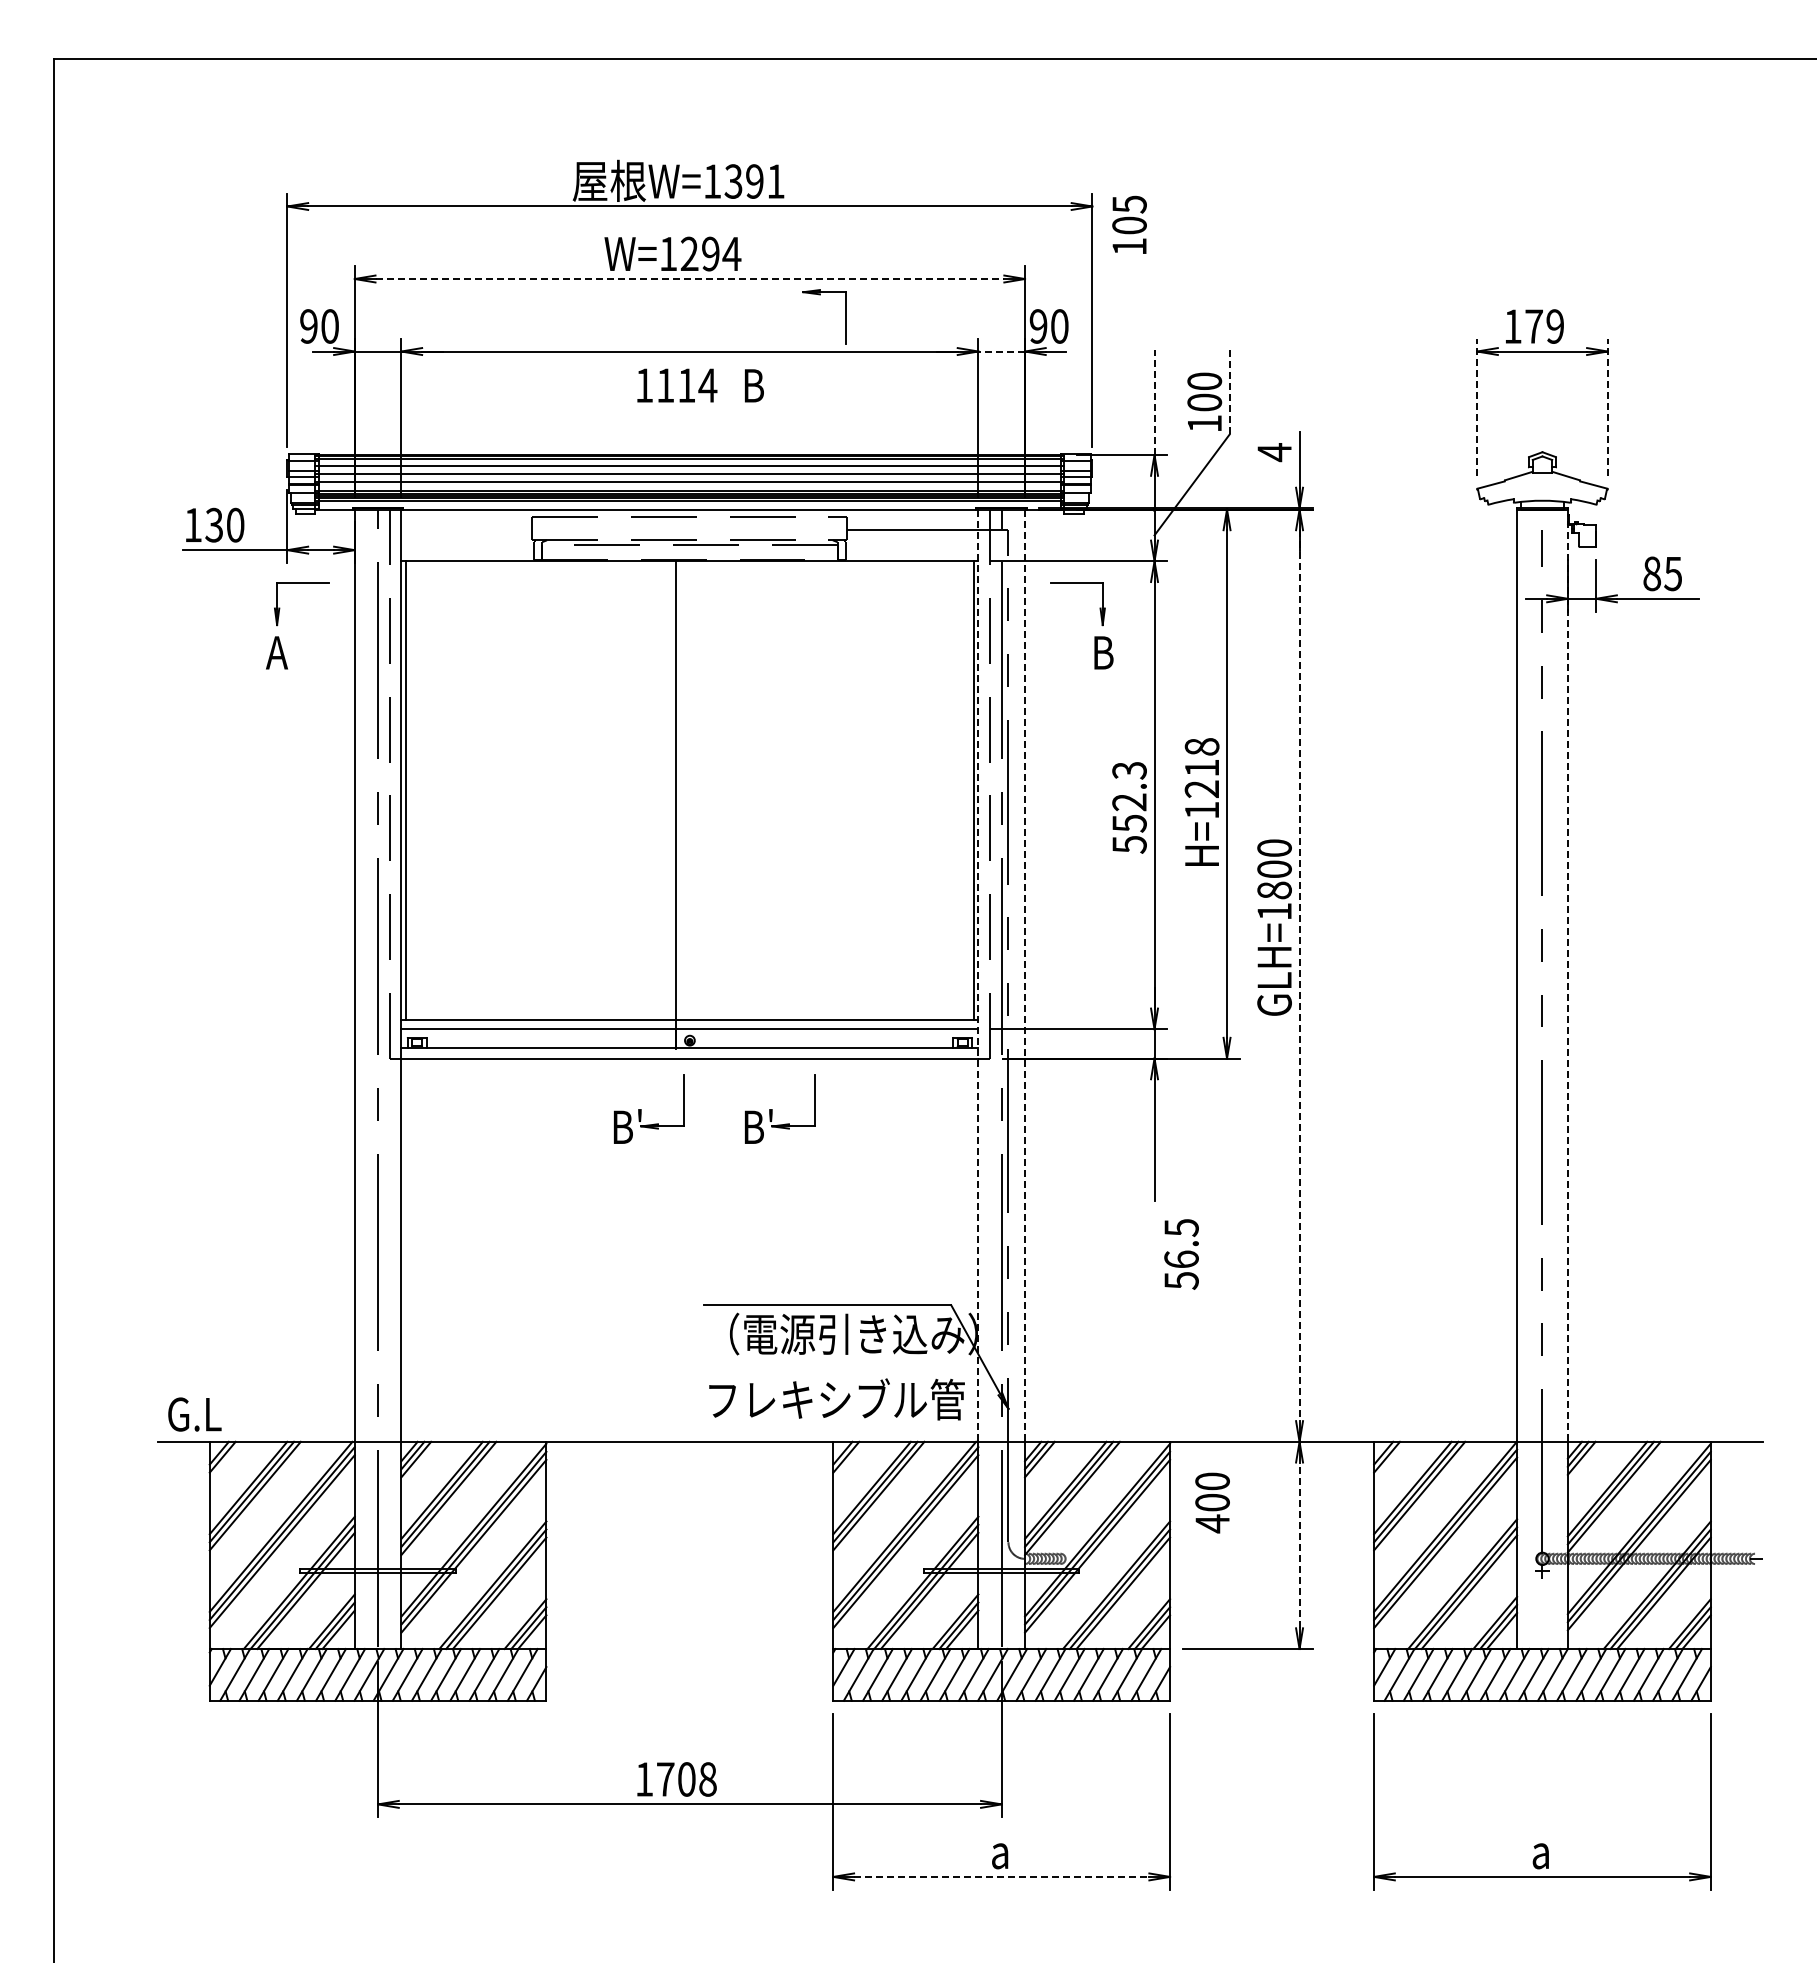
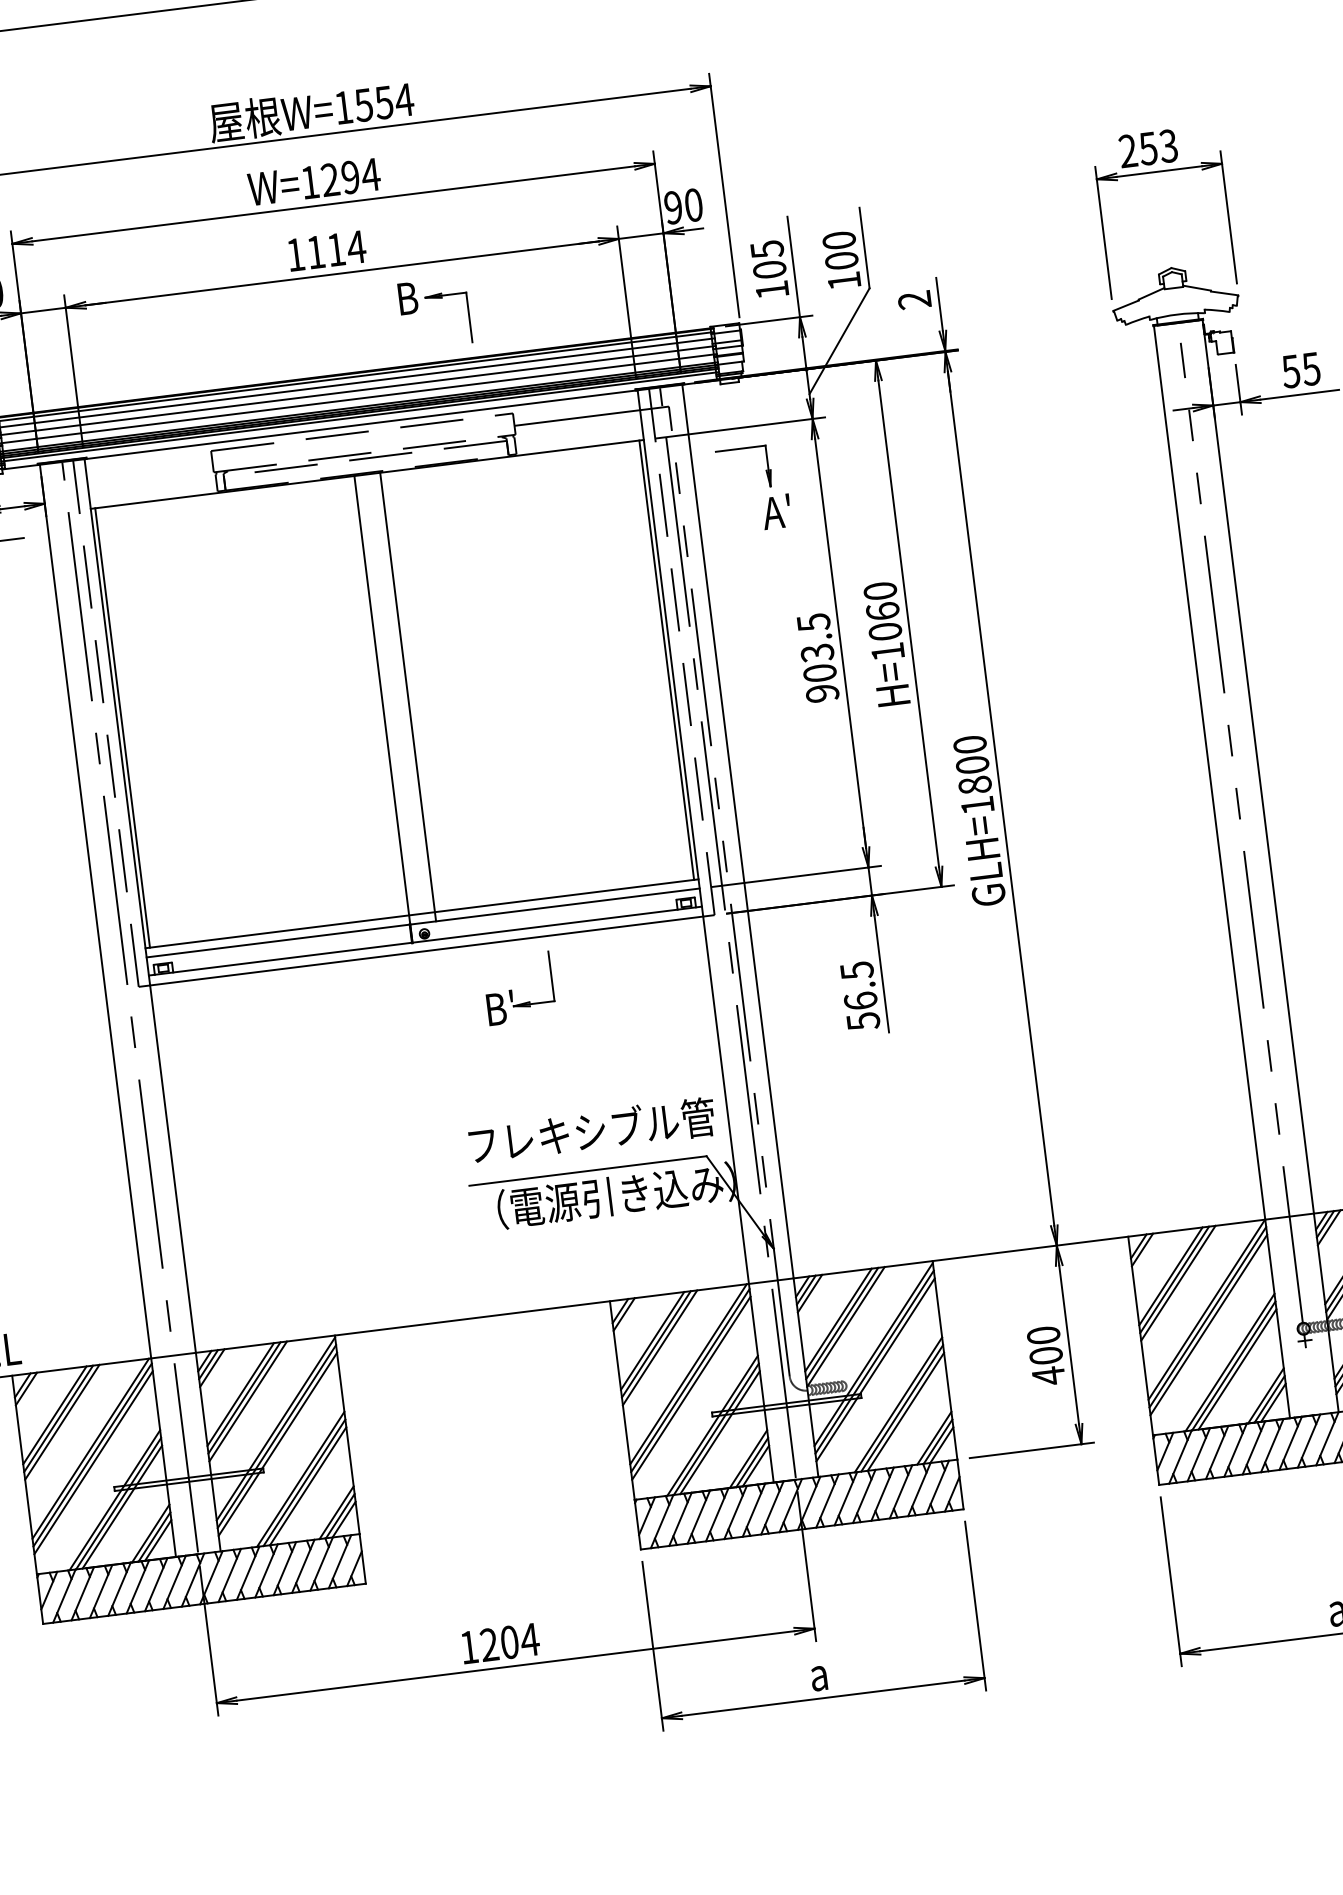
text: (755, 181) -> (384, 102), W=1391 -> W=1554
text: (1129, 224) -> (769, 268), moved
line: (690, 279) -> (334, 204), dashed -> solid
part: (845, 316) -> (468, 315), moved
text: (1533, 326) -> (1147, 148), 179 -> 253
line: (1001, 351) -> (640, 236), dashed -> solid
text: (677, 385) -> (327, 250), moved
line: (1229, 391) -> (864, 247), dashed -> solid
line: (1154, 402) -> (793, 266), dashed -> solid
line: (1477, 407) -> (1103, 232), dashed -> solid
line: (1607, 407) -> (1228, 217), dashed -> solid
text: (1274, 452) -> (914, 300), 4 -> 2
text: (1652, 573) -> (1291, 371), 85 -> 55
text: (1105, 651) -> (776, 511), B -> A'
text: (1201, 768) -> (882, 611), H=1218 -> H=1060
line: (703, 795) -> (408, 697), added
text: (1129, 807) -> (818, 657), 552.3 -> 903.5
text: (1274, 927) -> (979, 820), moved
line: (978, 976) -> (693, 837), dashed -> solid
line: (1025, 976) -> (738, 832), dashed -> solid
line: (1299, 976) -> (1001, 799), dashed -> solid
line: (1567, 976) -> (1258, 767), dashed -> solid
part: (641, 1109) -> (386, 1005), removed
text: (1181, 1254) -> (860, 996), moved
text: (836, 1399) -> (591, 1130), moved
text: (1212, 1502) -> (1046, 1355), moved
line: (1299, 1545) -> (1069, 1344), dashed -> solid
text: (686, 1779) -> (509, 1642), 1708 -> 1204
line: (1001, 1876) -> (822, 1697), dashed -> solid

